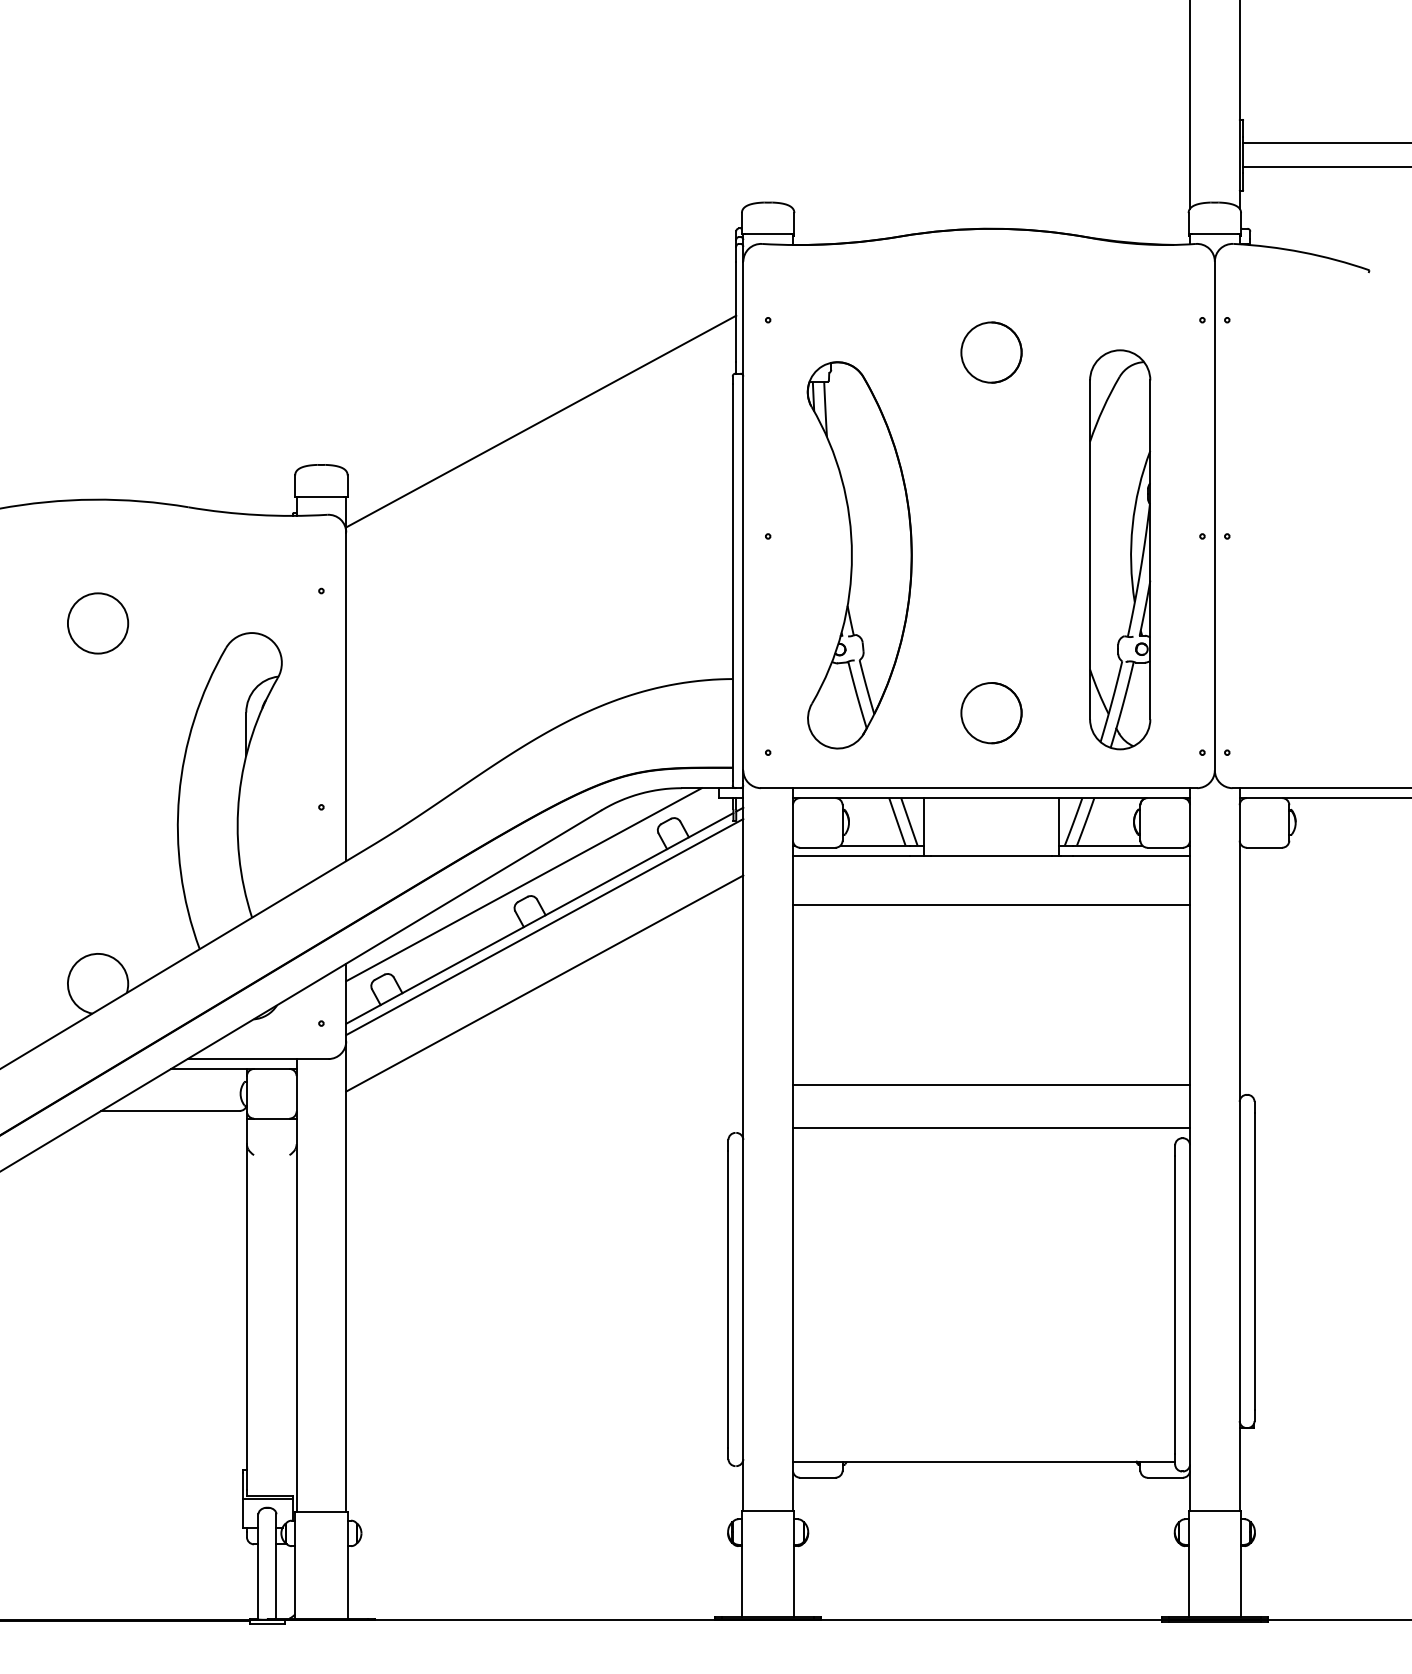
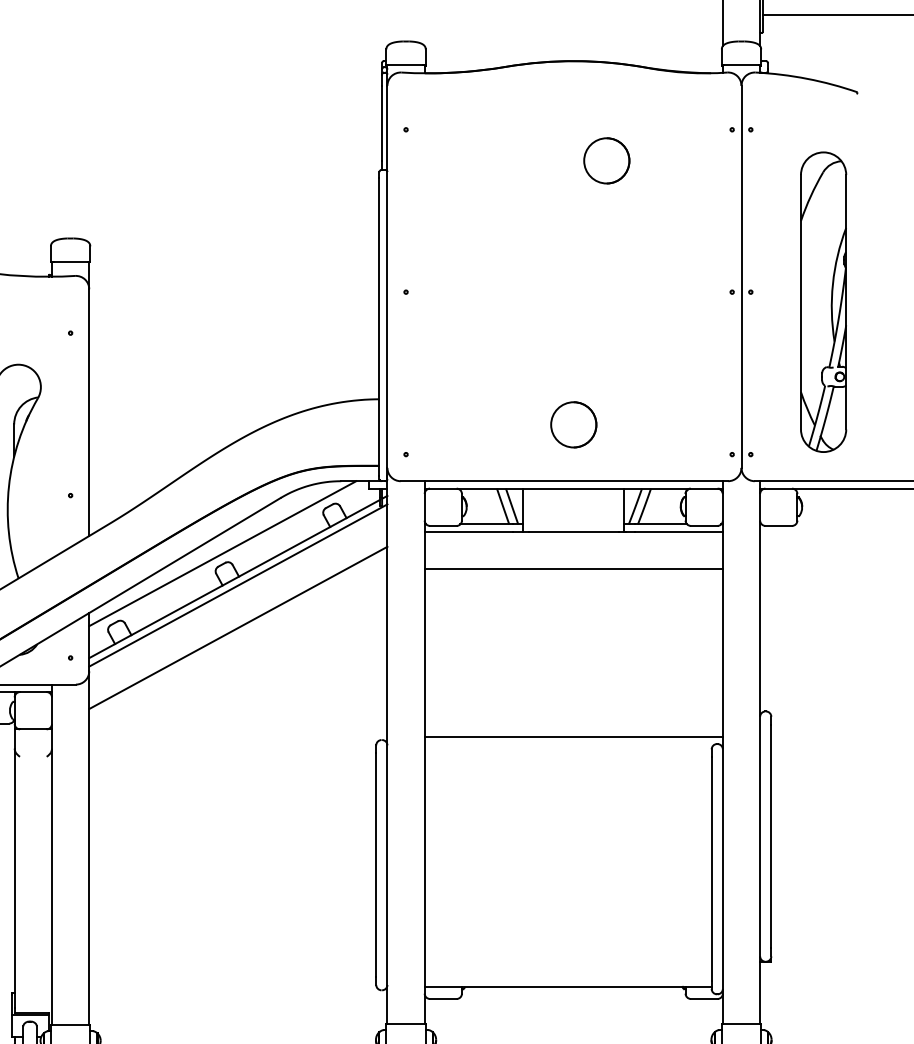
circle: (991, 352) -> (606, 160), moved
line: (541, 421) -> (235, 205), removed
part: (1120, 549) -> (823, 301), moved
part: (859, 555) -> (474, 306), removed
line: (991, 1084) -> (573, 703), removed

